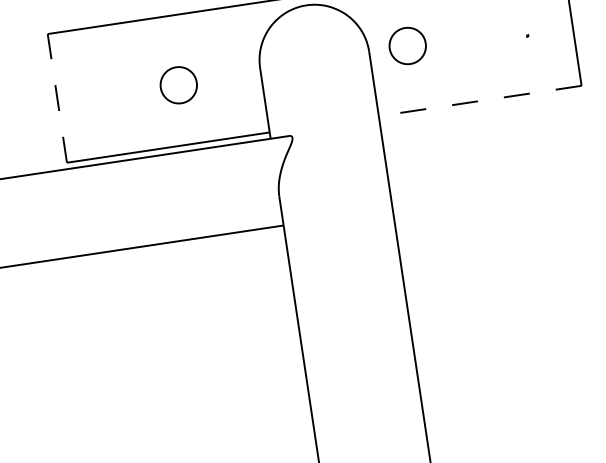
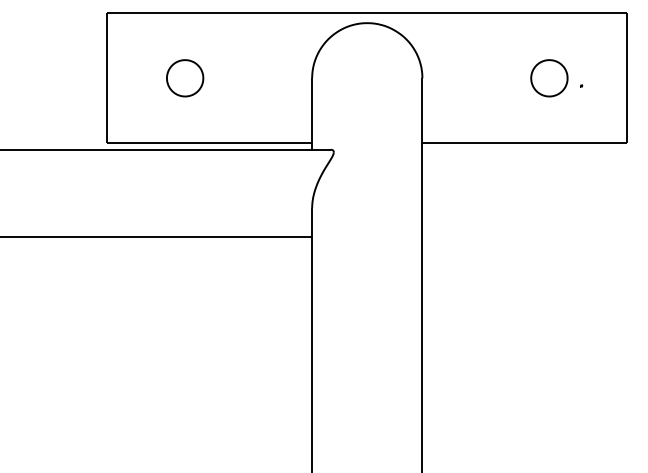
part: (407, 46) -> (549, 78), moved
part: (179, 85) -> (185, 78), moved
line: (57, 97) -> (107, 77), dashed -> solid
line: (479, 101) -> (524, 143), dashed -> solid

